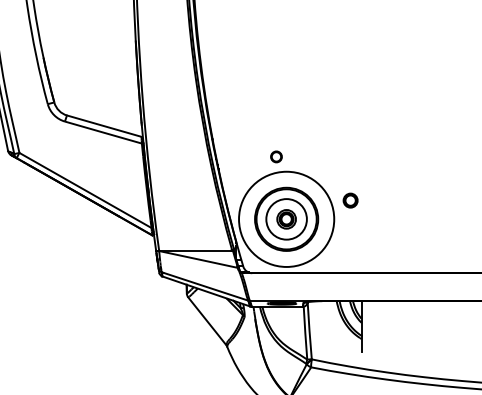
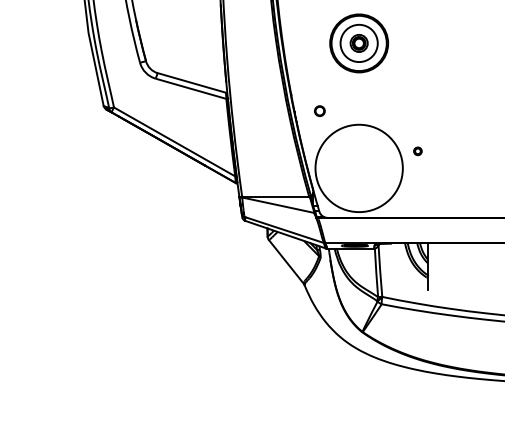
part: (276, 156) -> (319, 110), moved
part: (350, 200) -> (417, 151), size x0.6
part: (285, 219) -> (358, 43), moved

